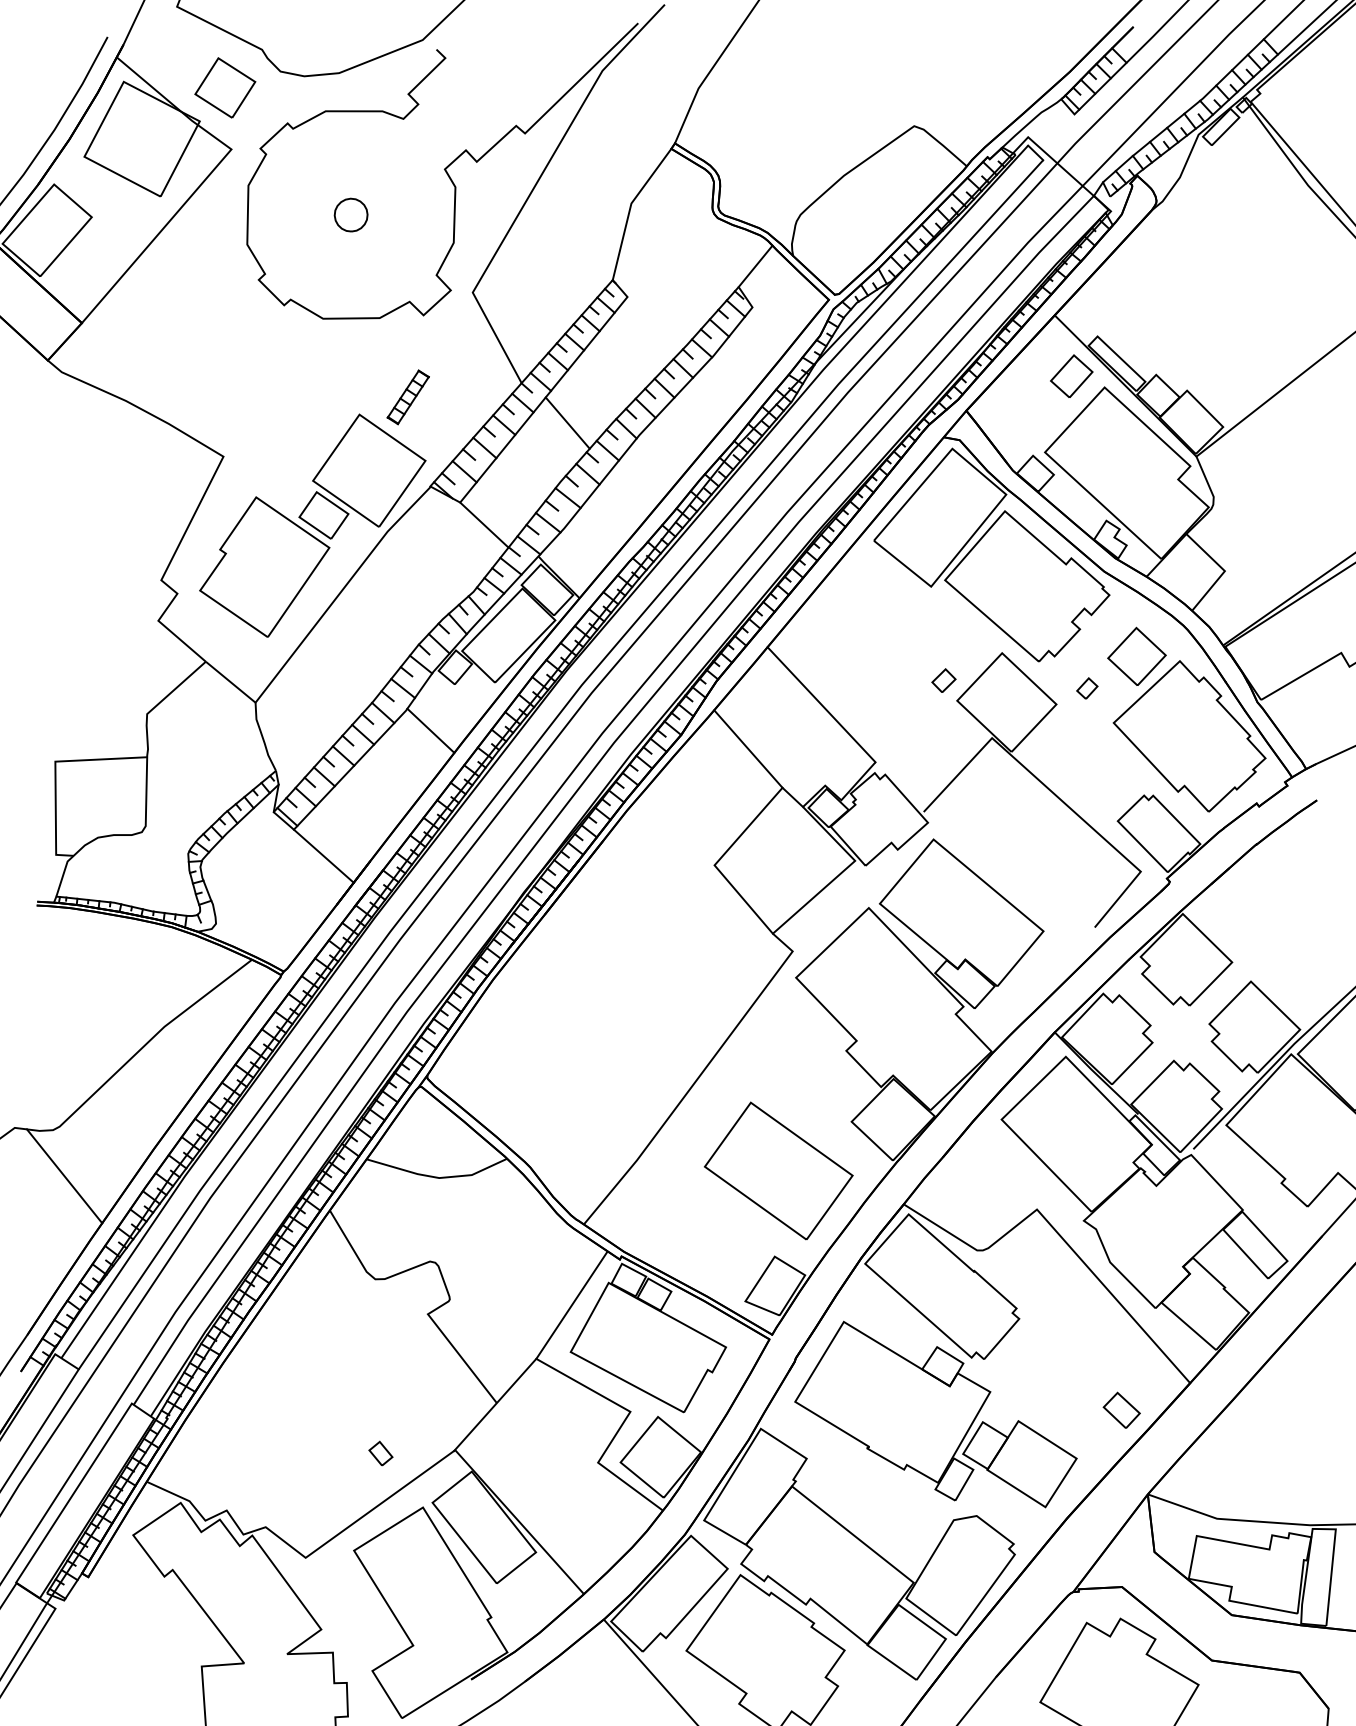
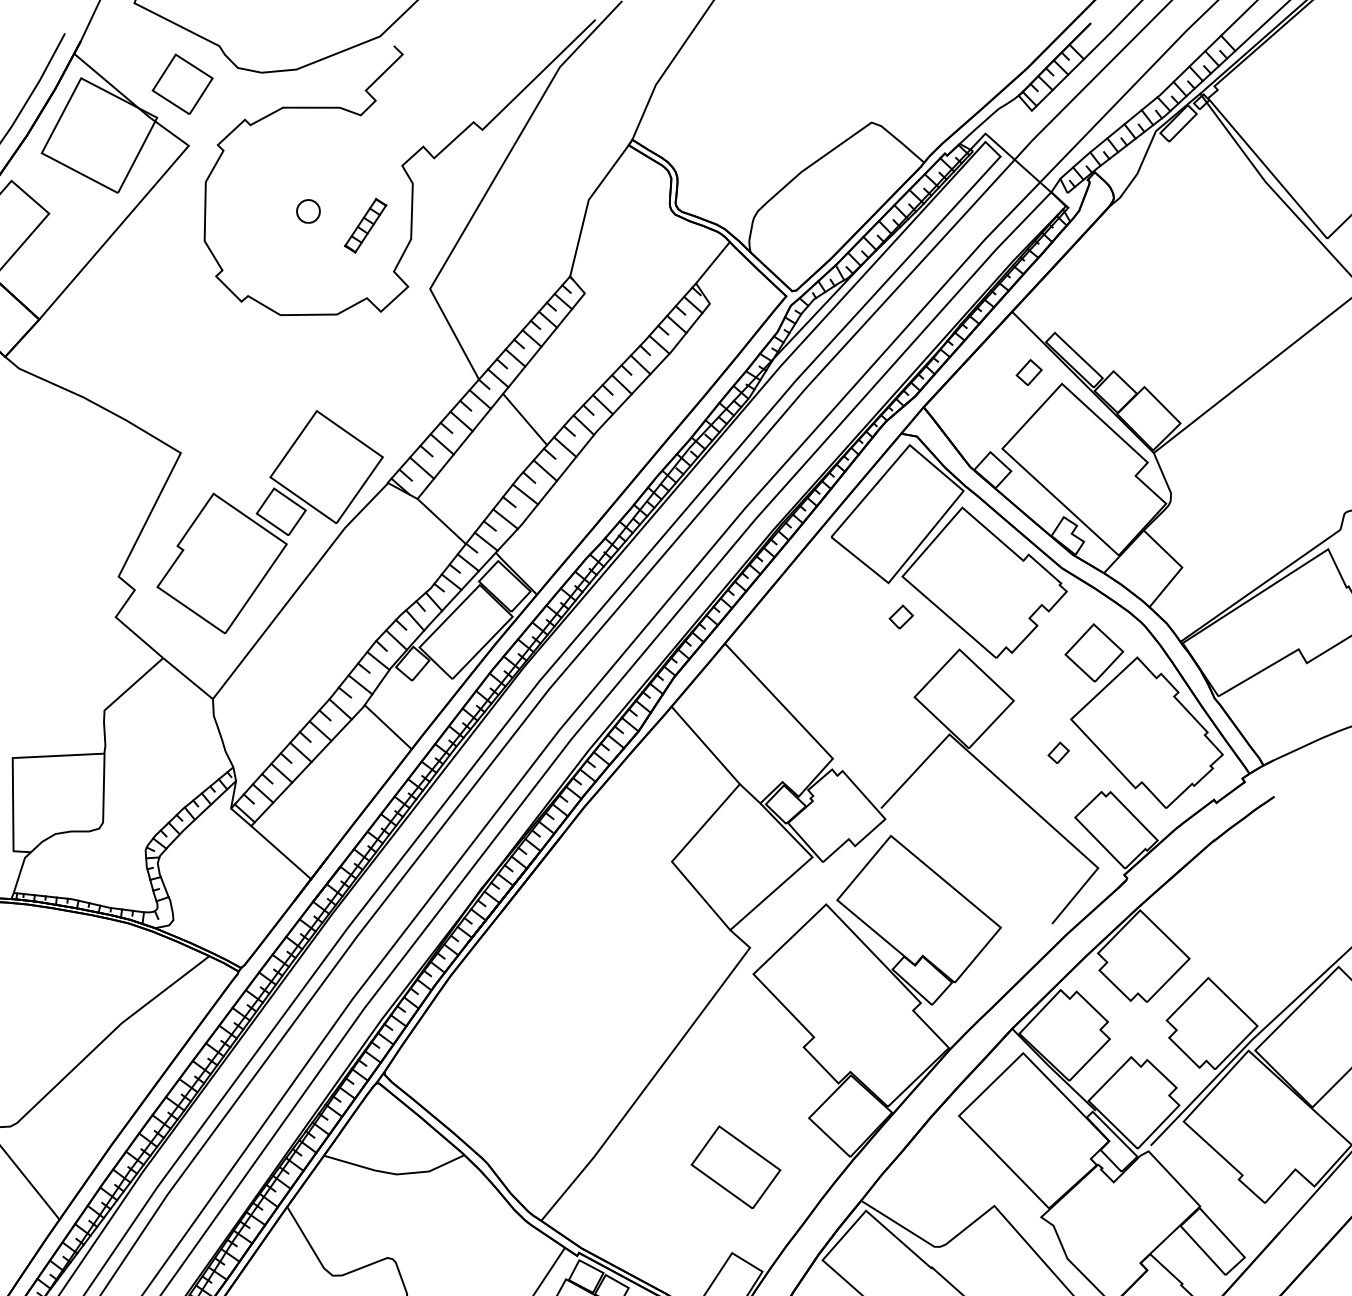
part: (350, 214) -> (307, 210), size x0.7
part: (1071, 375) -> (1028, 371), size x0.6
part: (407, 397) -> (364, 225), moved
part: (943, 680) -> (900, 616), moved
part: (1087, 688) -> (1058, 752), moved
part: (778, 1170) -> (735, 1166), size x0.6

